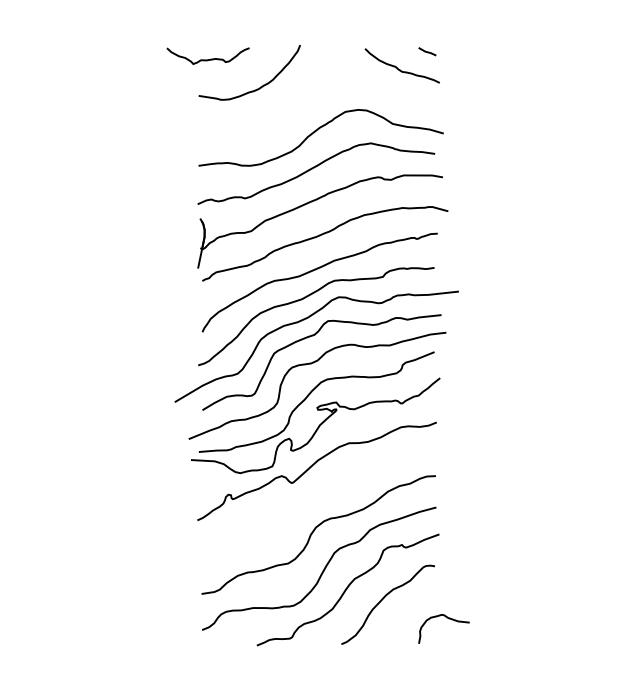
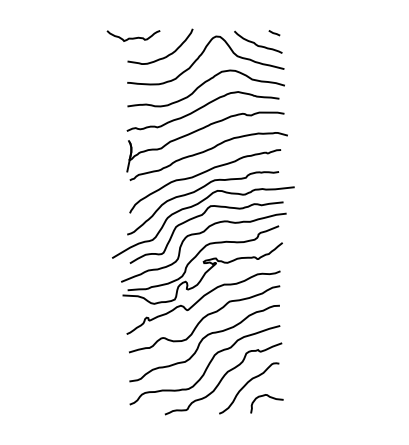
part: (310, 91) -> (199, 58), added
part: (318, 497) -> (204, 319), added
part: (446, 618) -> (268, 397), moved

